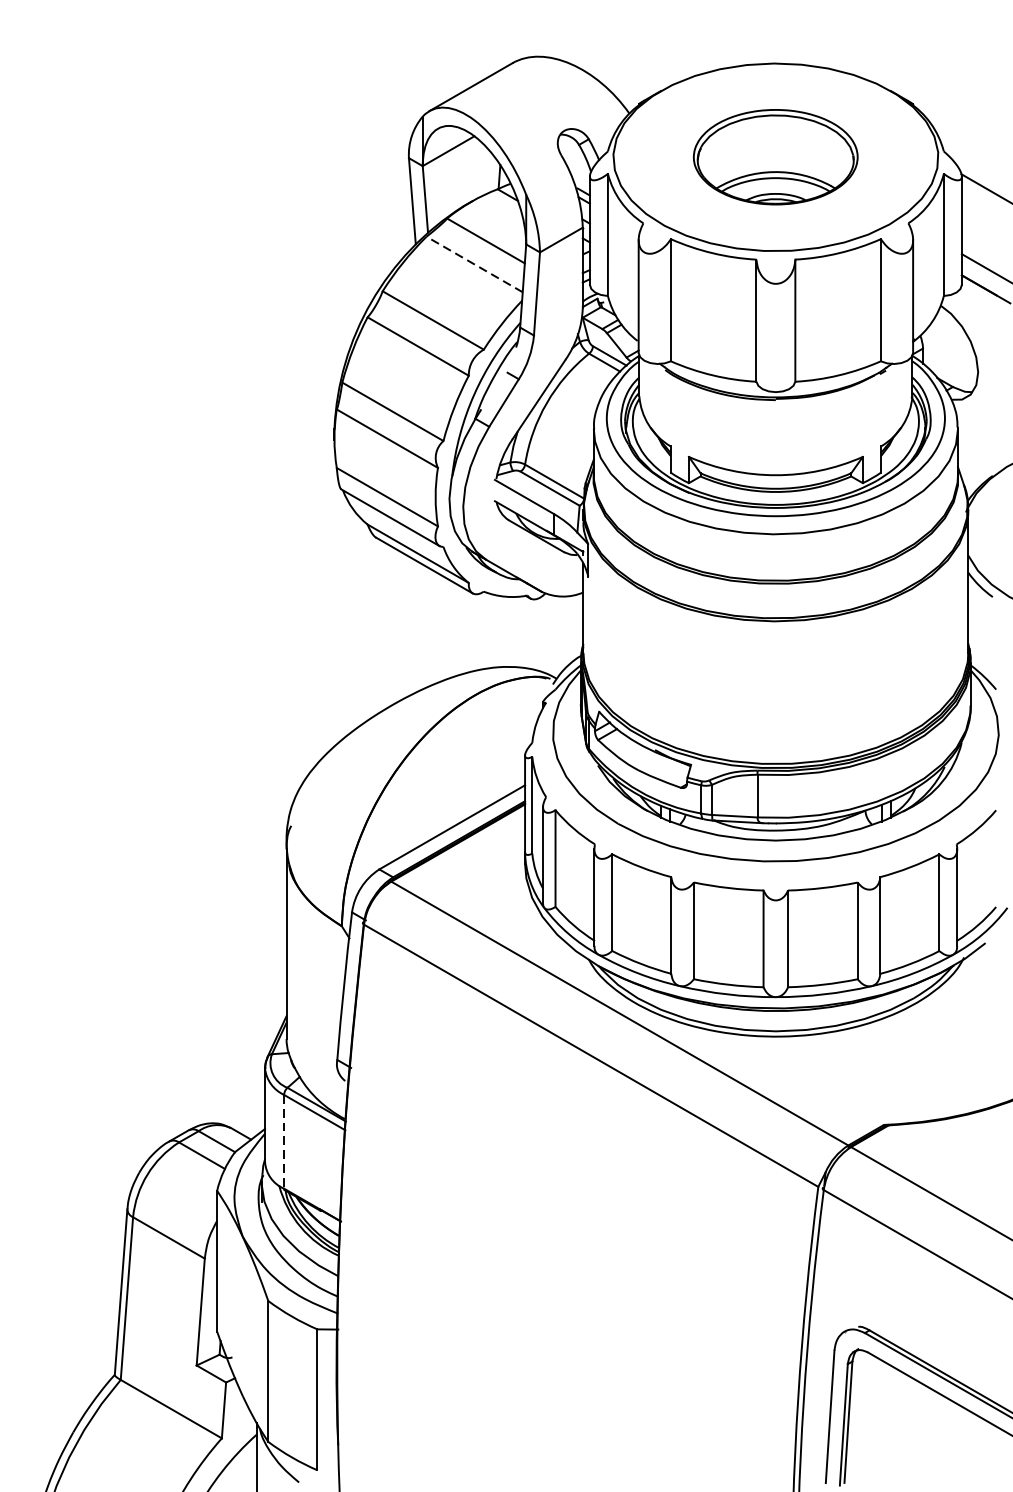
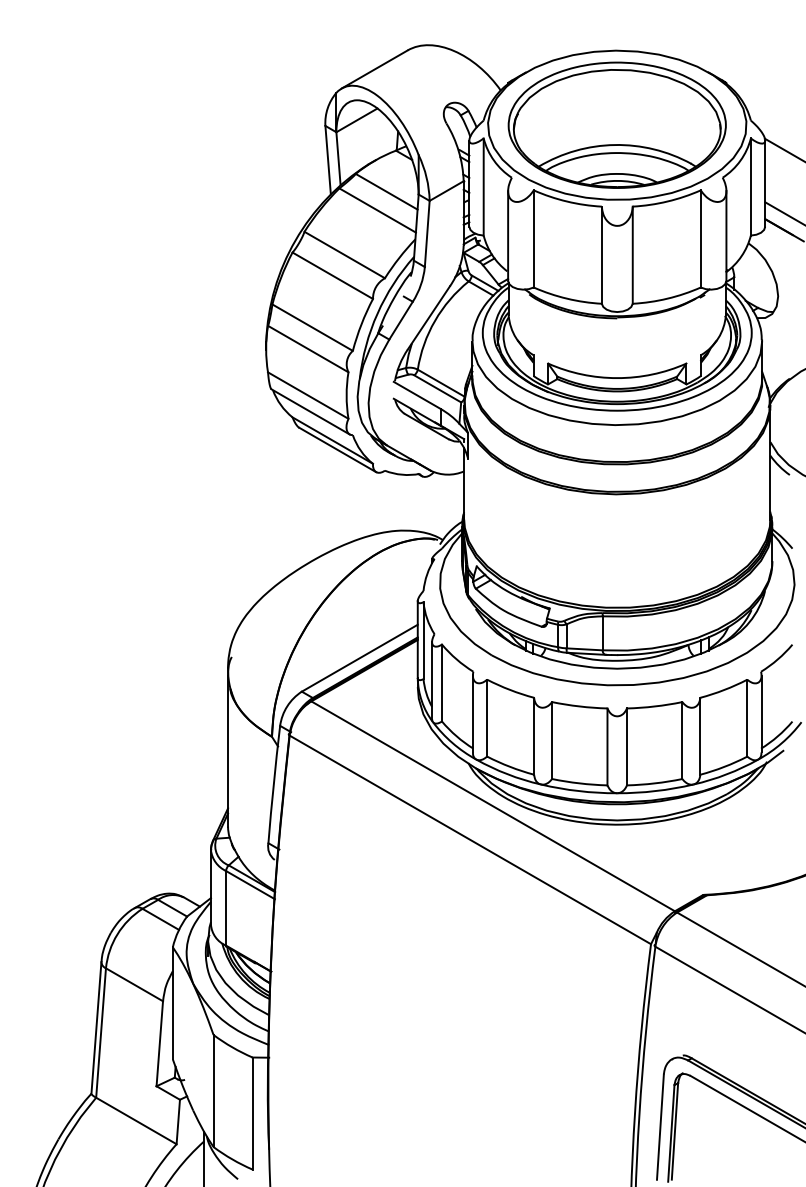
part: (774, 156) -> (616, 124), size x1.67
line: (474, 264) -> (377, 210), dashed -> solid
line: (284, 1142) -> (226, 908), dashed -> solid

